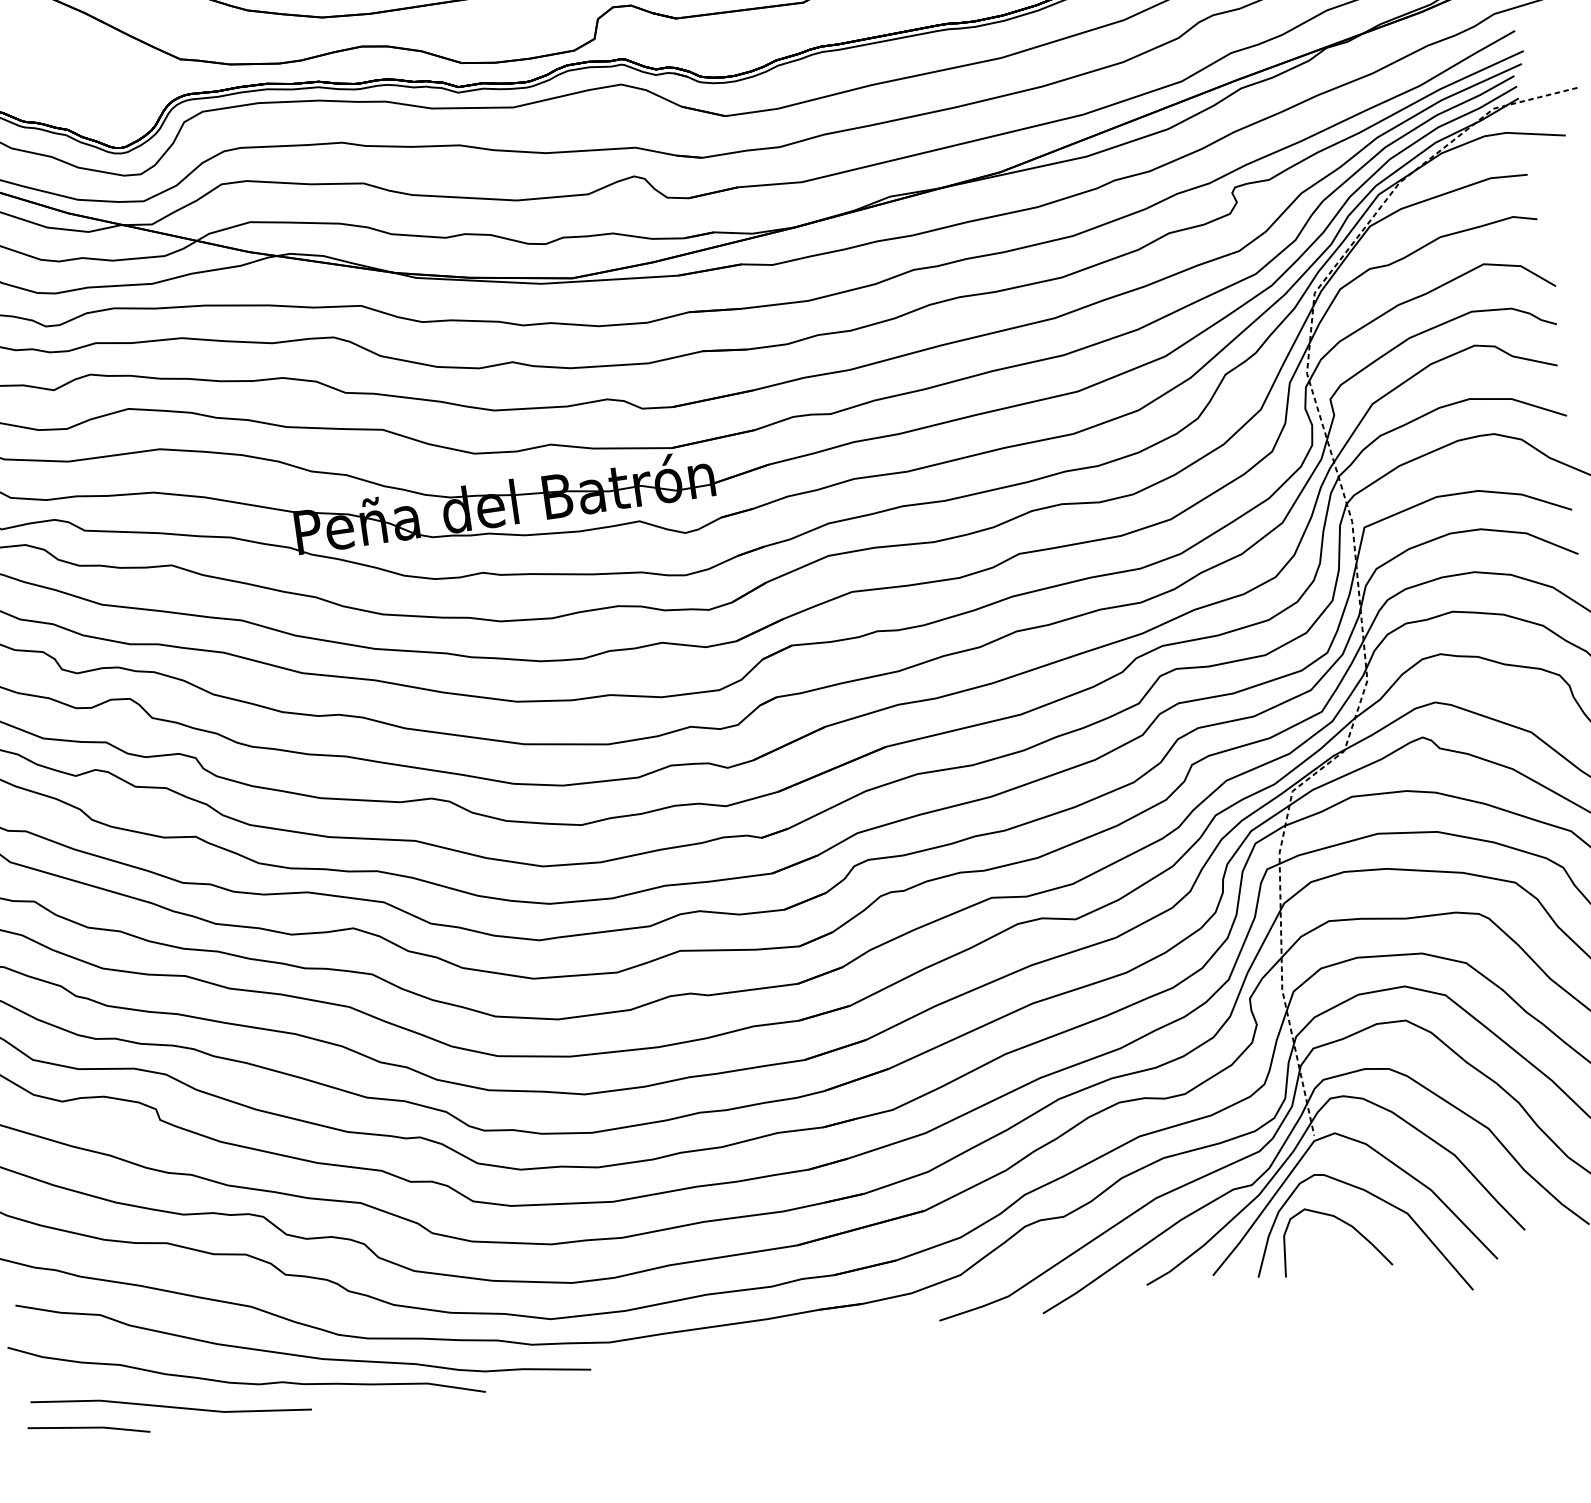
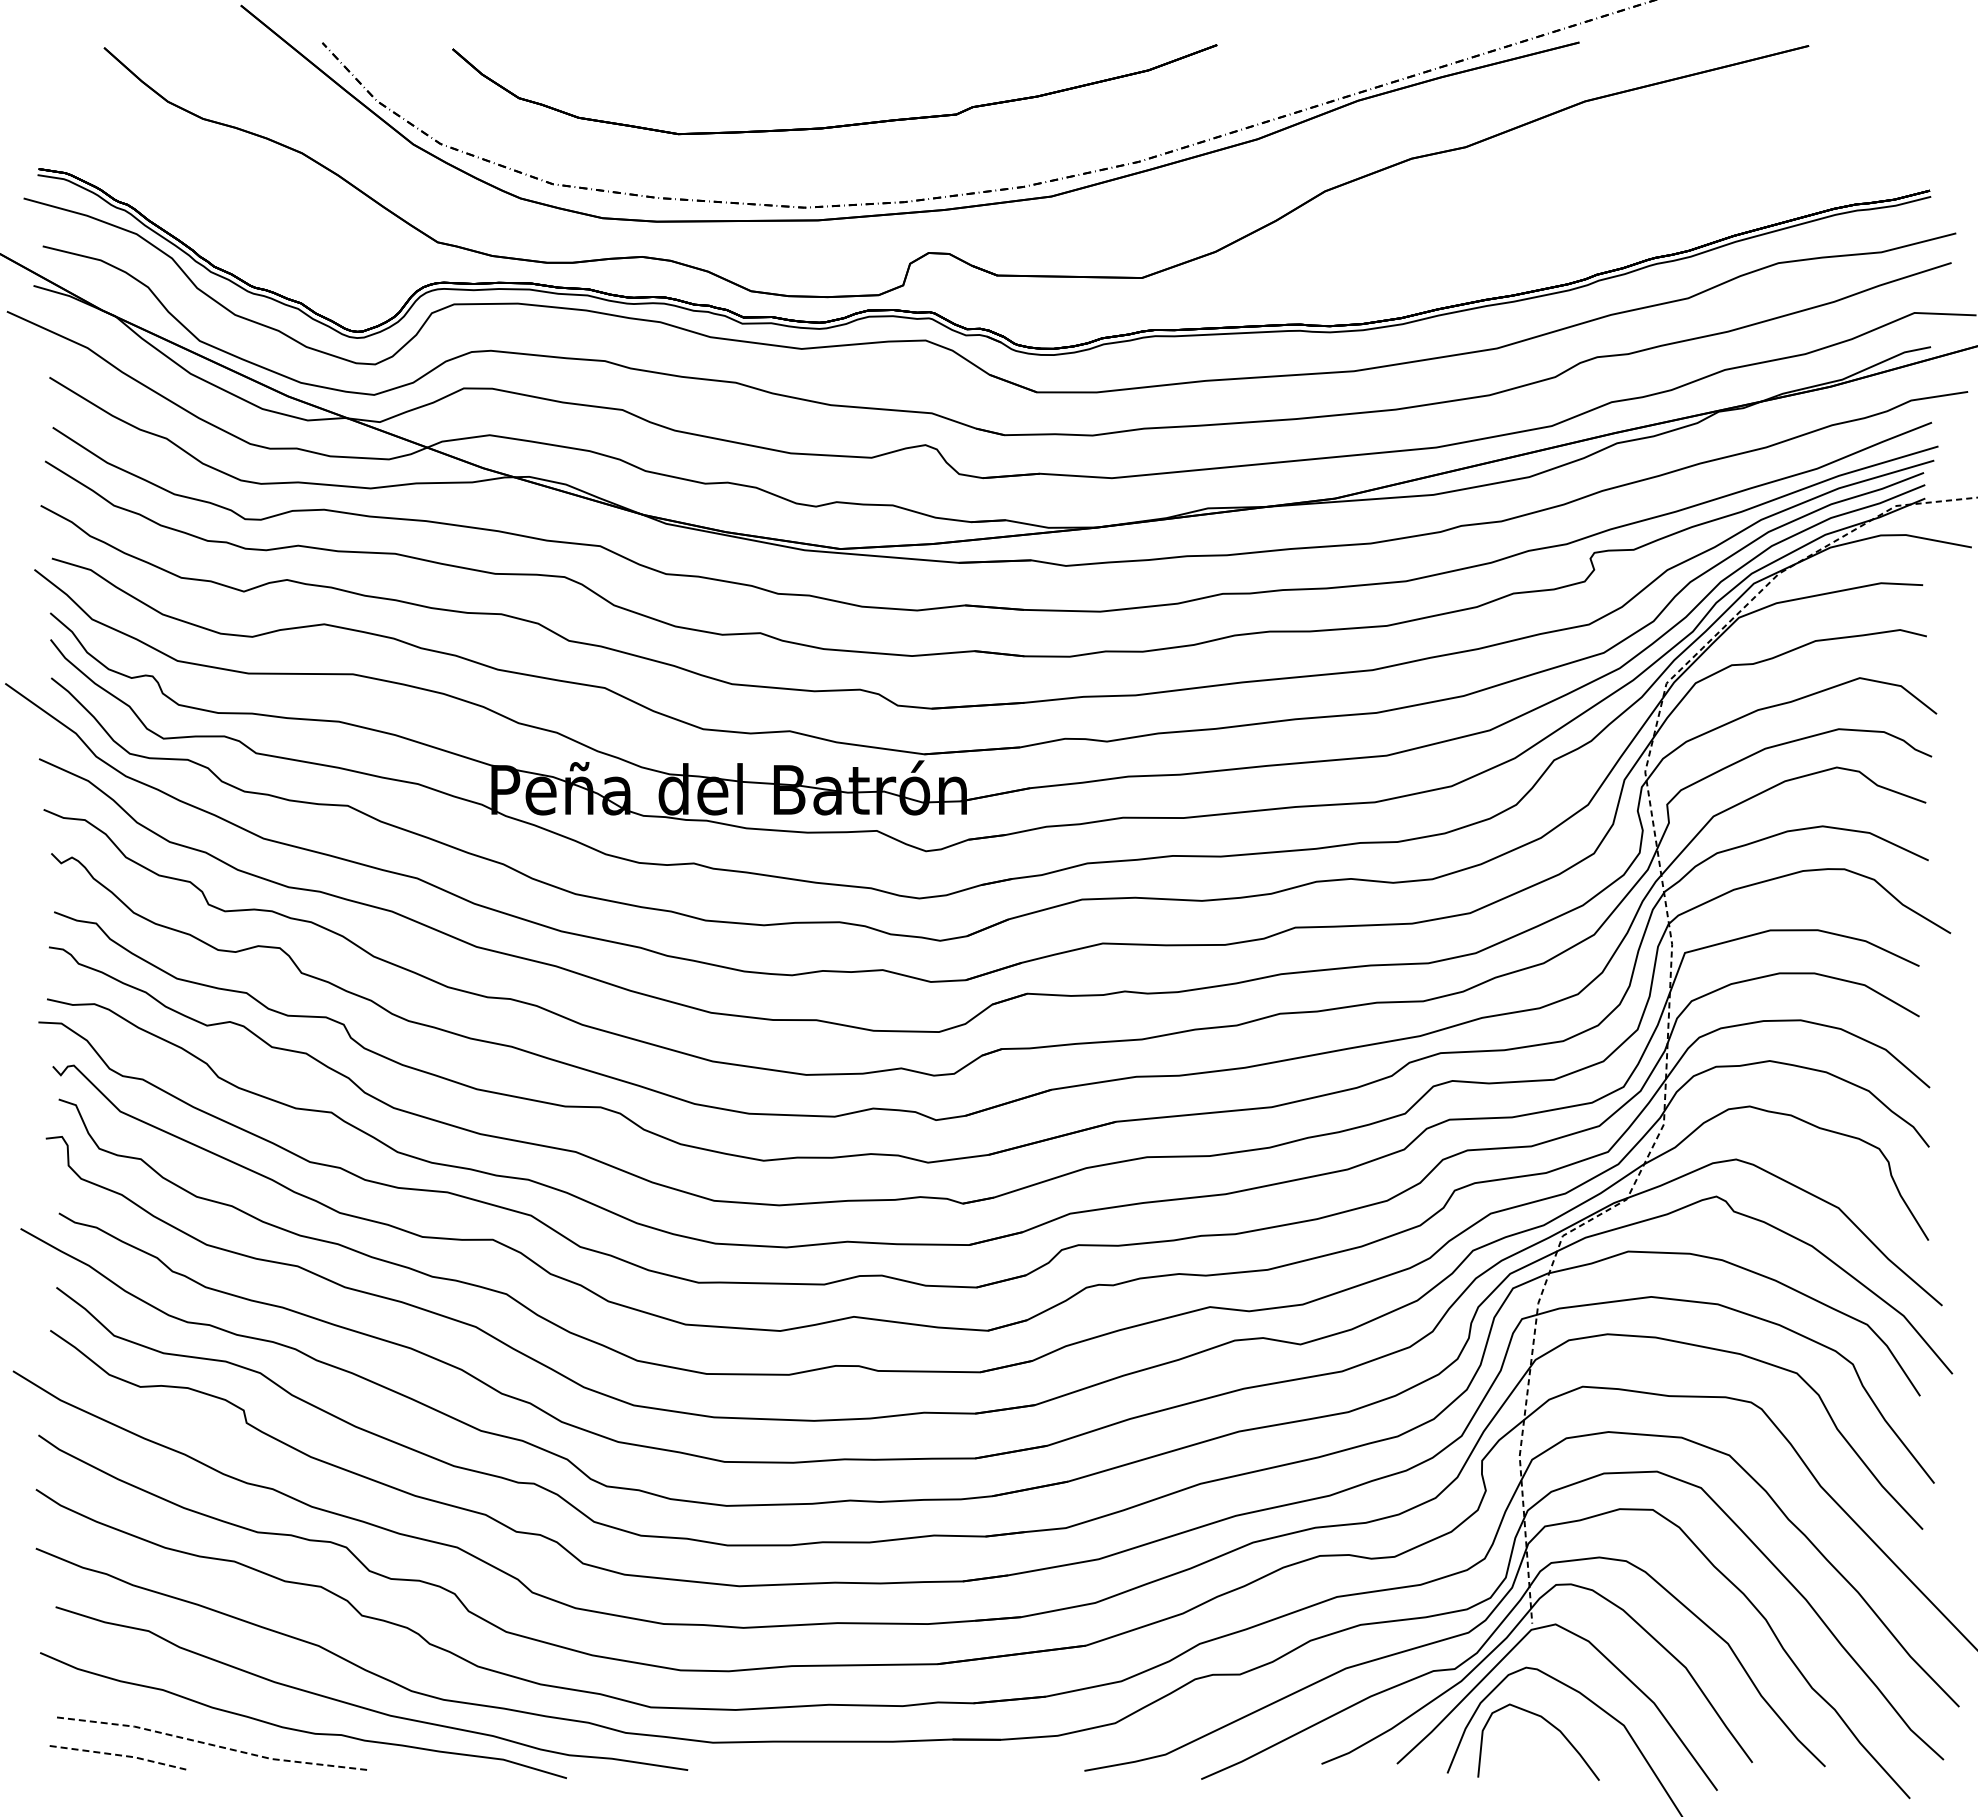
line: (171, 1407) -> (213, 1745), solid -> dashed
line: (89, 1428) -> (118, 1755), solid -> dashed

